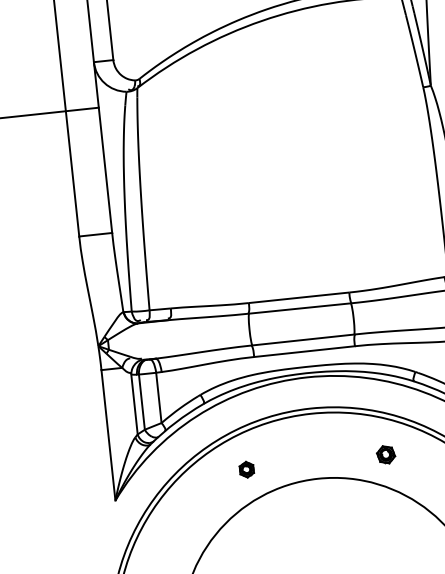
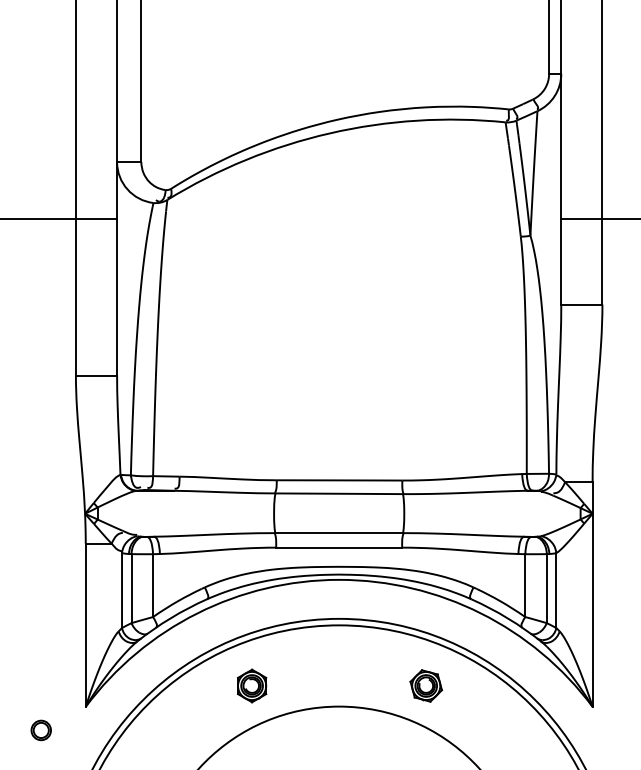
part: (386, 454) -> (426, 685), size x1.43
part: (246, 469) -> (252, 685), size x1.67
part: (81, 523) -> (40, 730), added

